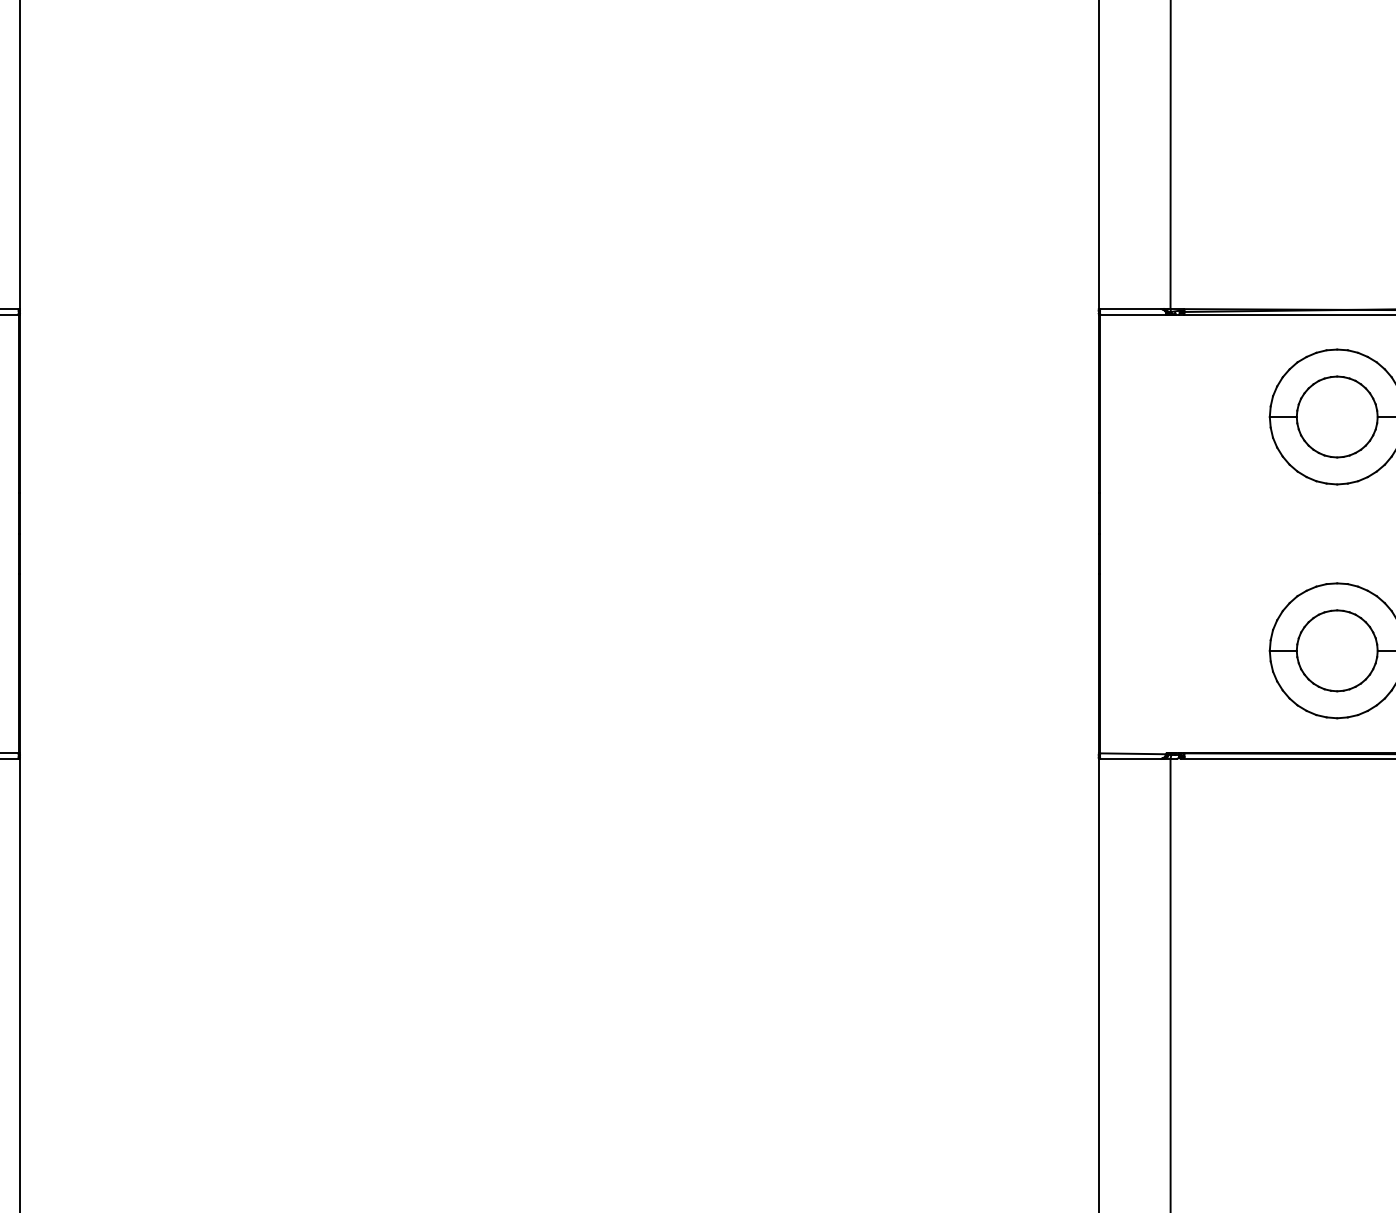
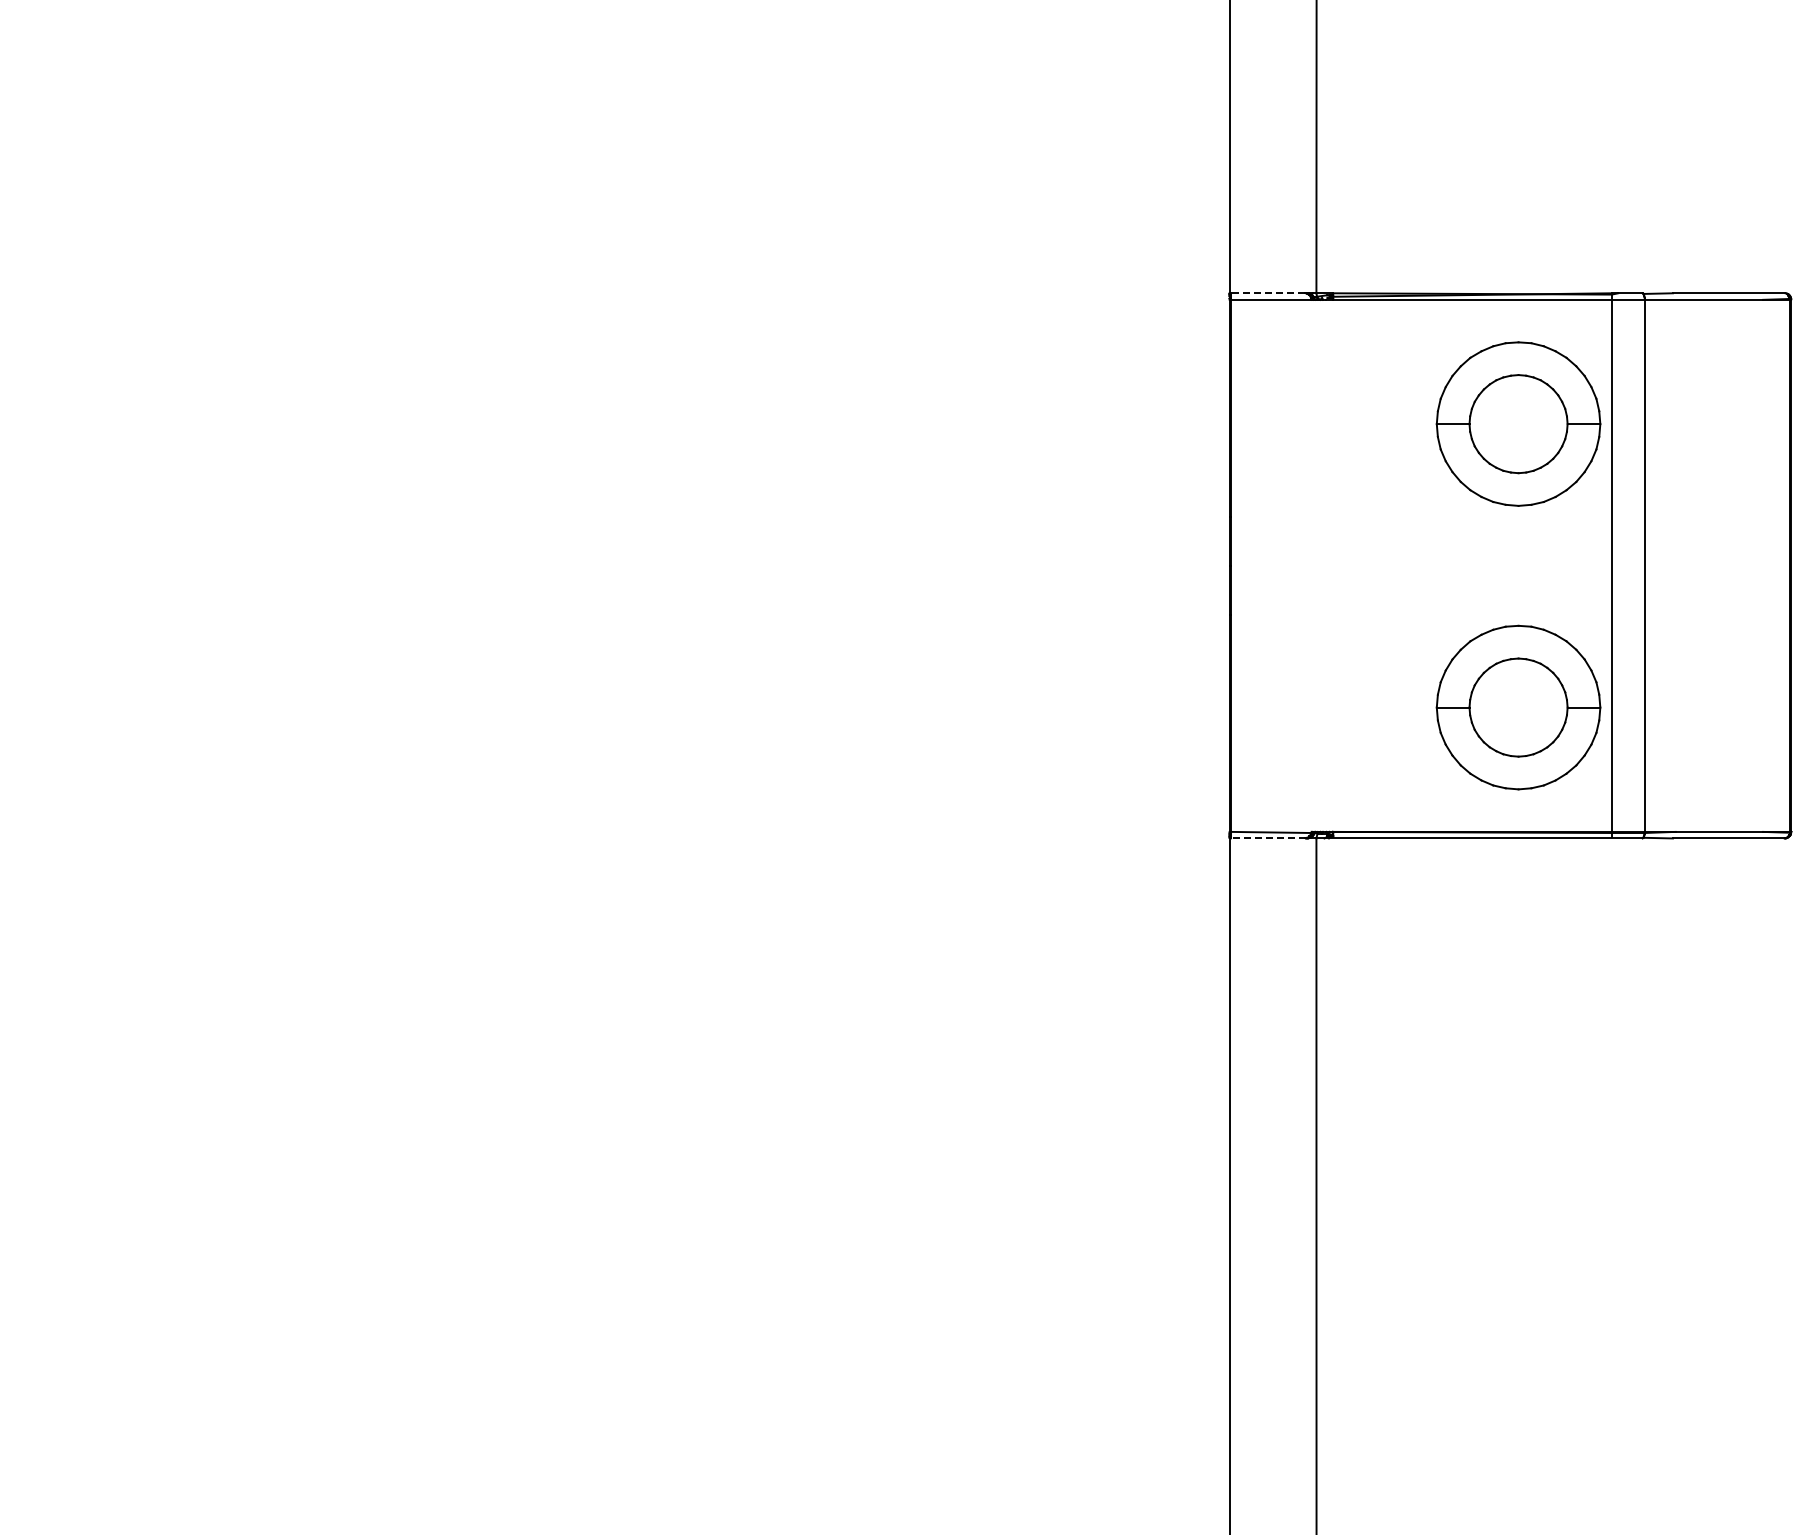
line: (1130, 309) -> (1267, 293), solid -> dashed
line: (1130, 758) -> (1268, 838), solid -> dashed

